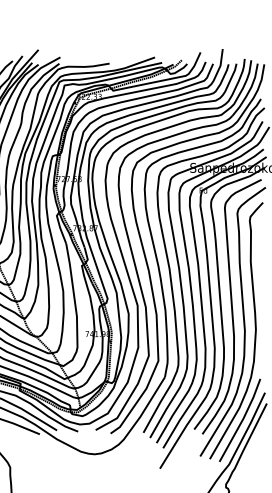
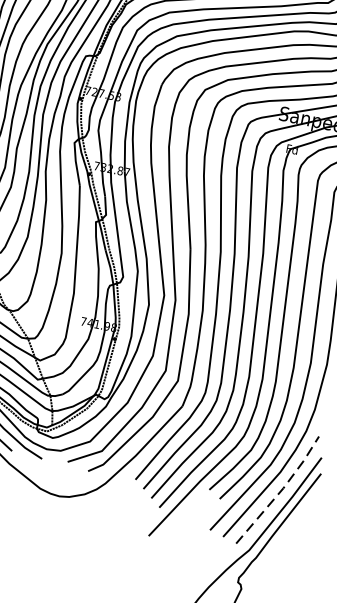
line: (242, 420) -> (281, 490), solid -> dashed

